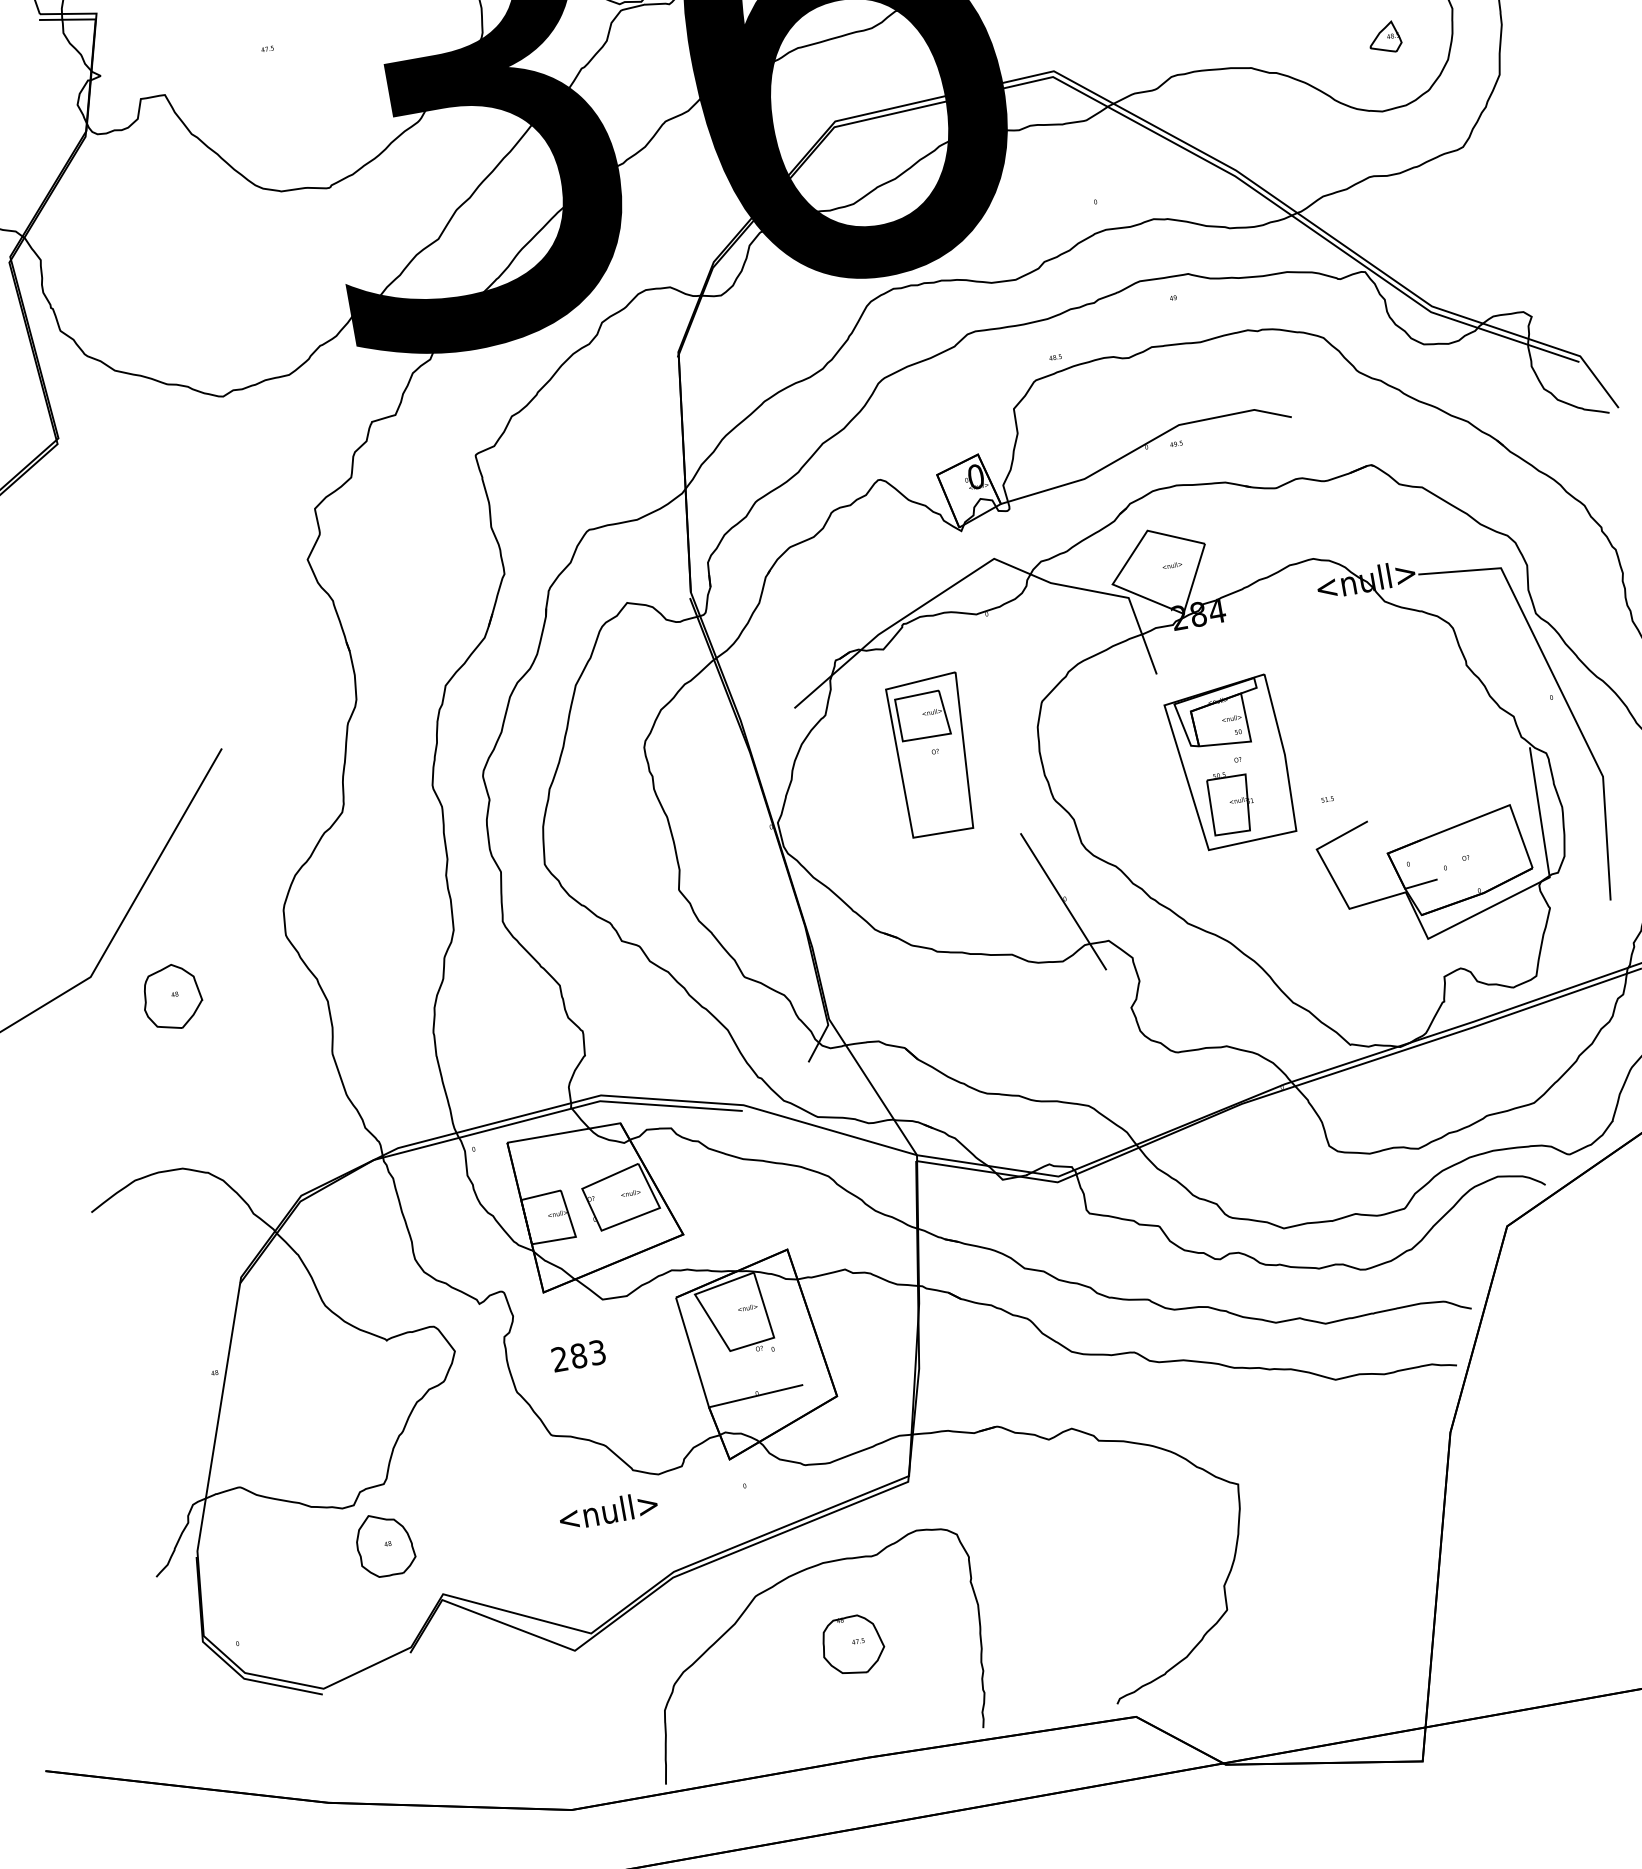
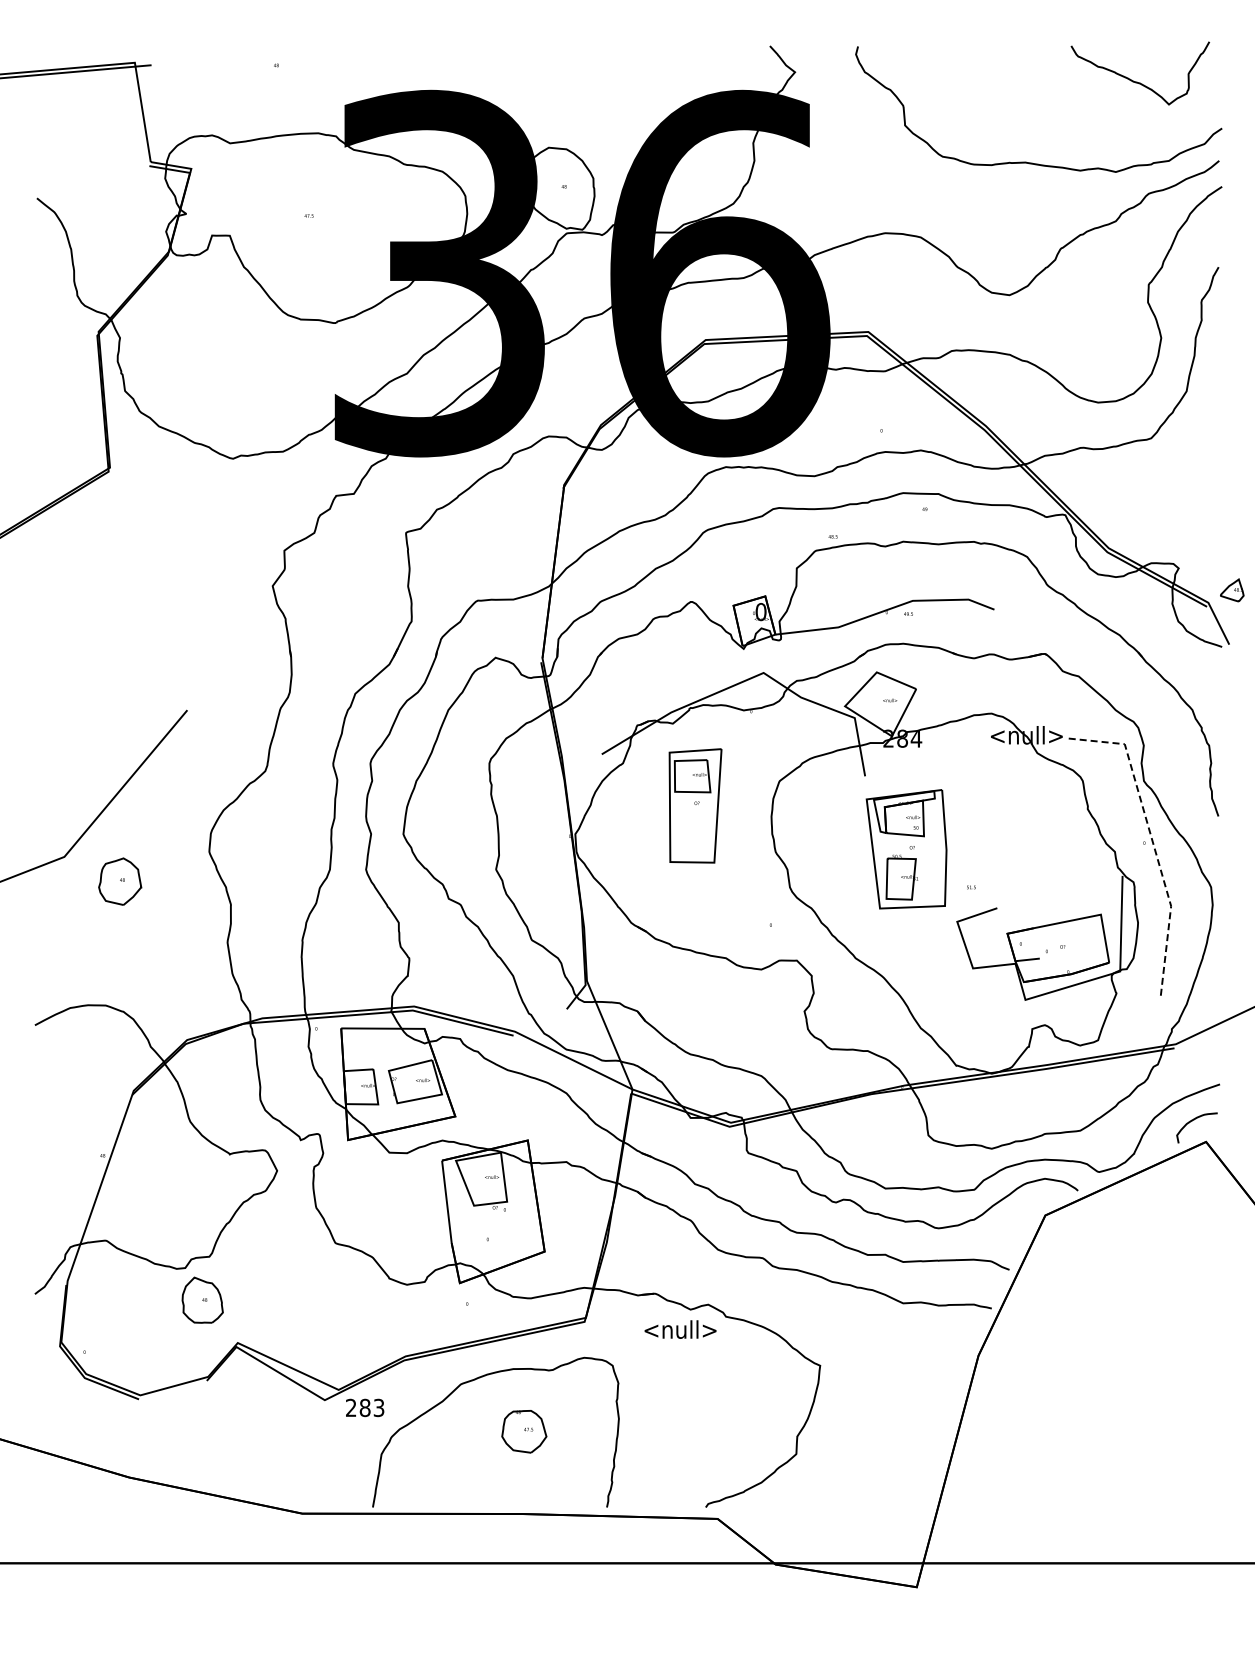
part: (1385, 38) -> (1232, 590), moved
line: (1560, 690) -> (1151, 839), solid -> dashed
line: (1063, 901) -> (769, 926), removed
text: (579, 1355) -> (365, 1407), moved
line: (755, 1396) -> (486, 1241), removed
text: (608, 1510) -> (680, 1329), moved

